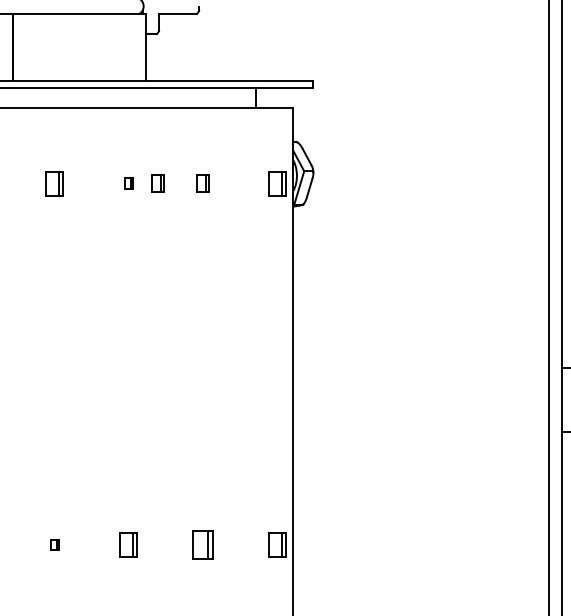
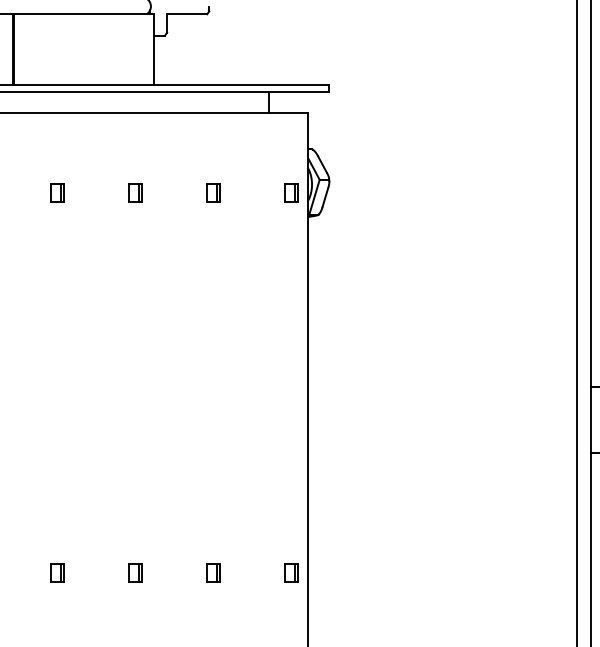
part: (54, 183) -> (57, 192), size x0.71
part: (128, 183) -> (135, 192), size x1.67
part: (157, 183) -> (165, 192), removed
part: (276, 183) -> (290, 192), size x0.71
part: (54, 544) -> (57, 572), size x1.67
part: (128, 544) -> (135, 572), size x0.71
part: (202, 544) -> (212, 572), size x0.62
part: (276, 544) -> (290, 572), size x0.71

